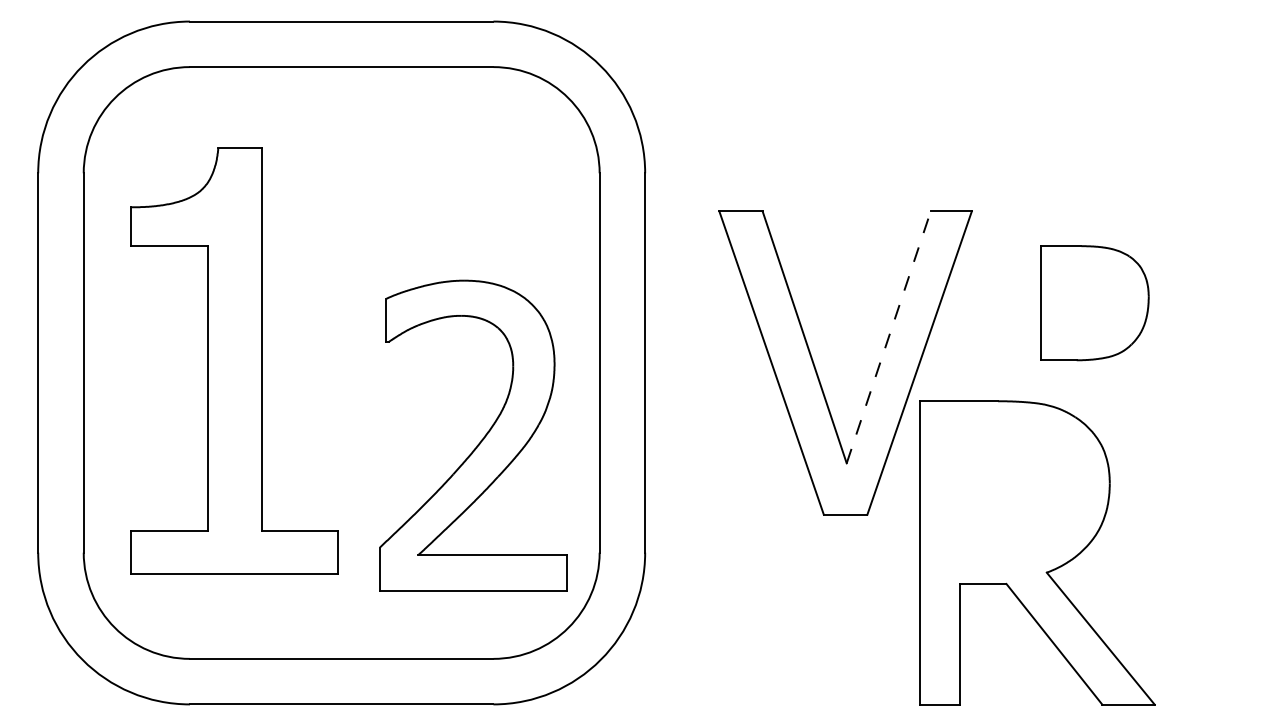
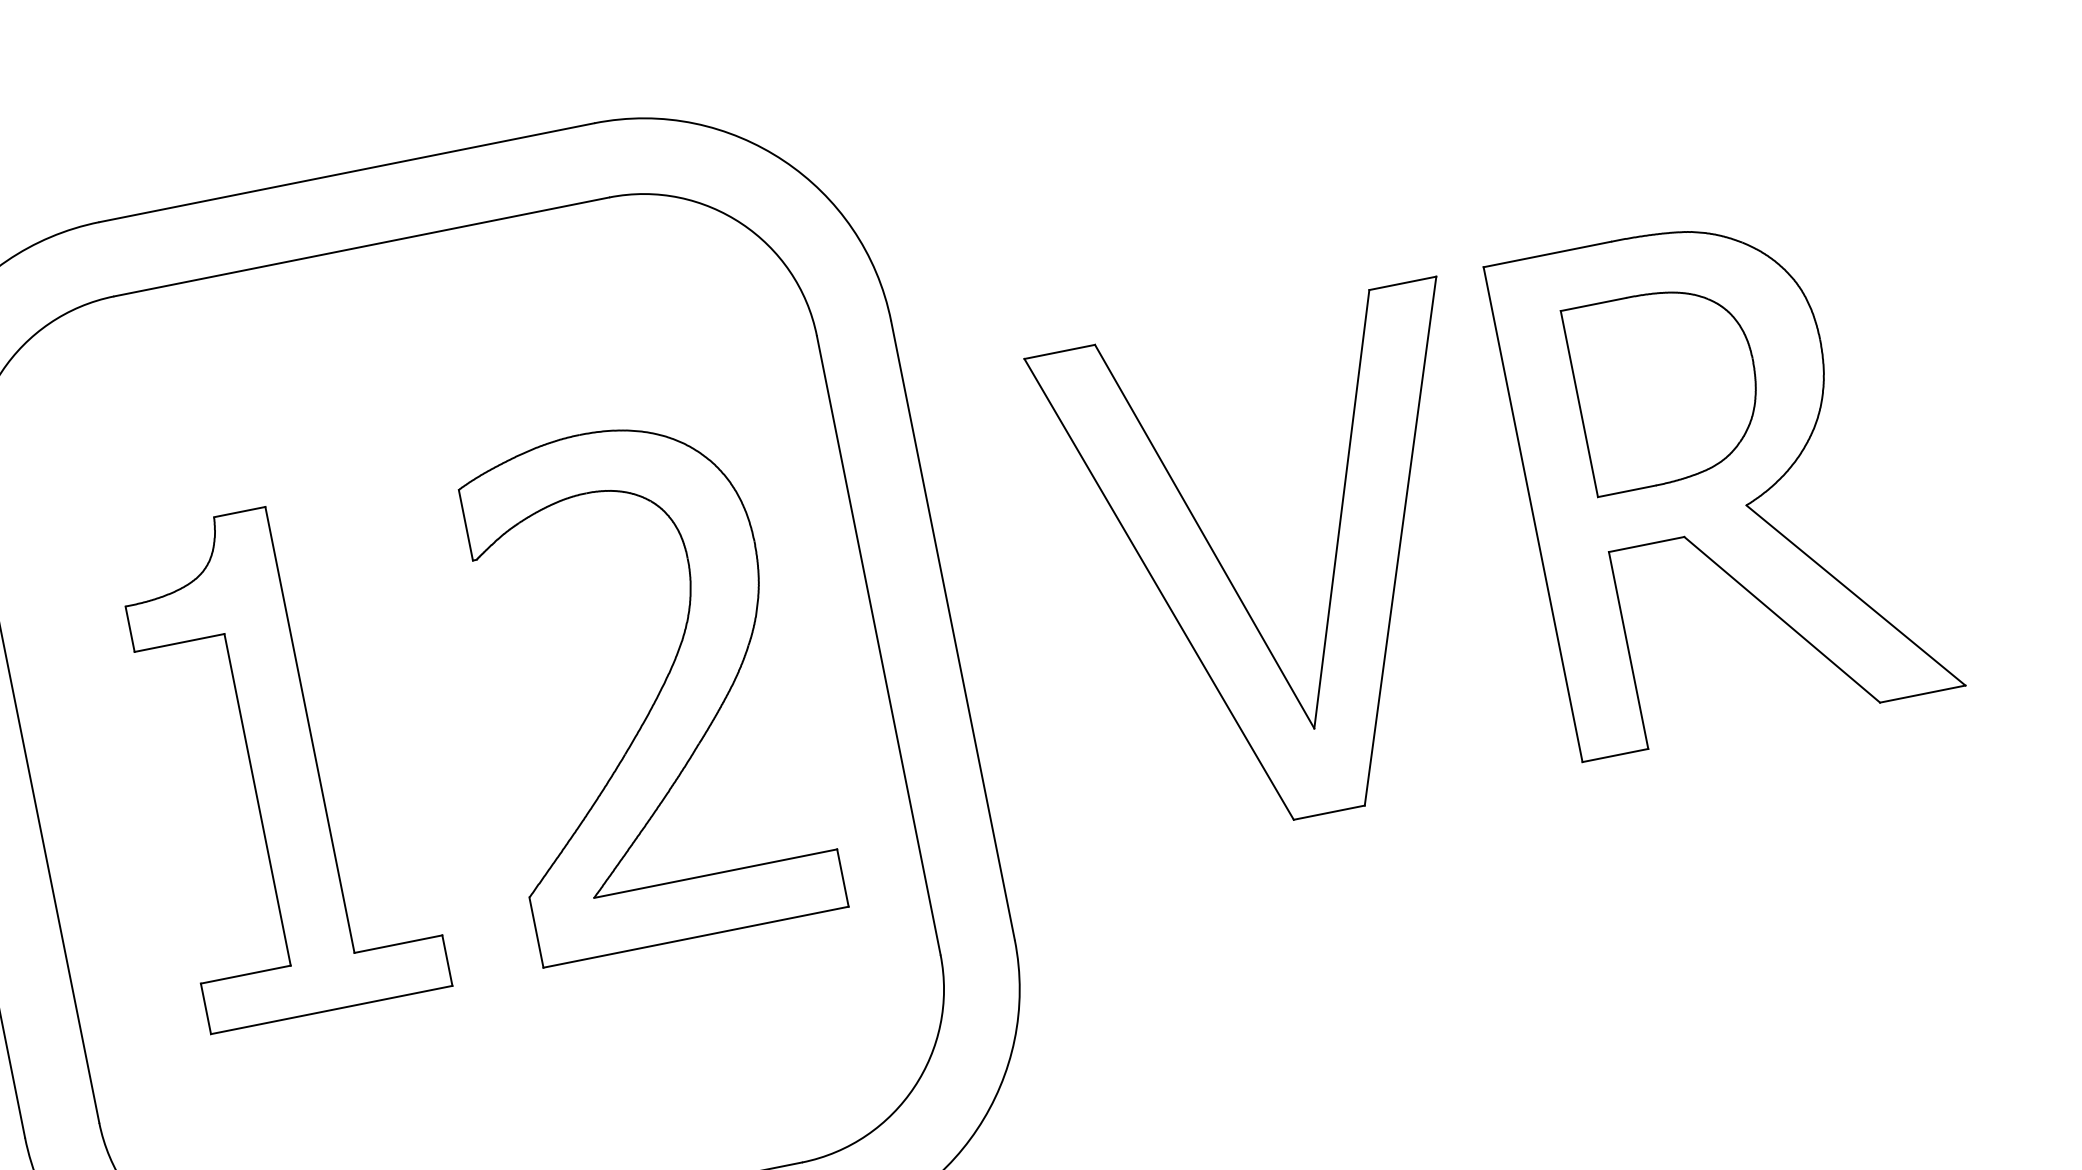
line: (888, 337) -> (1341, 509), dashed -> solid
part: (233, 361) -> (281, 762), size x0.71
part: (480, 440) -> (658, 690), moved
part: (1037, 552) -> (1724, 475), moved

